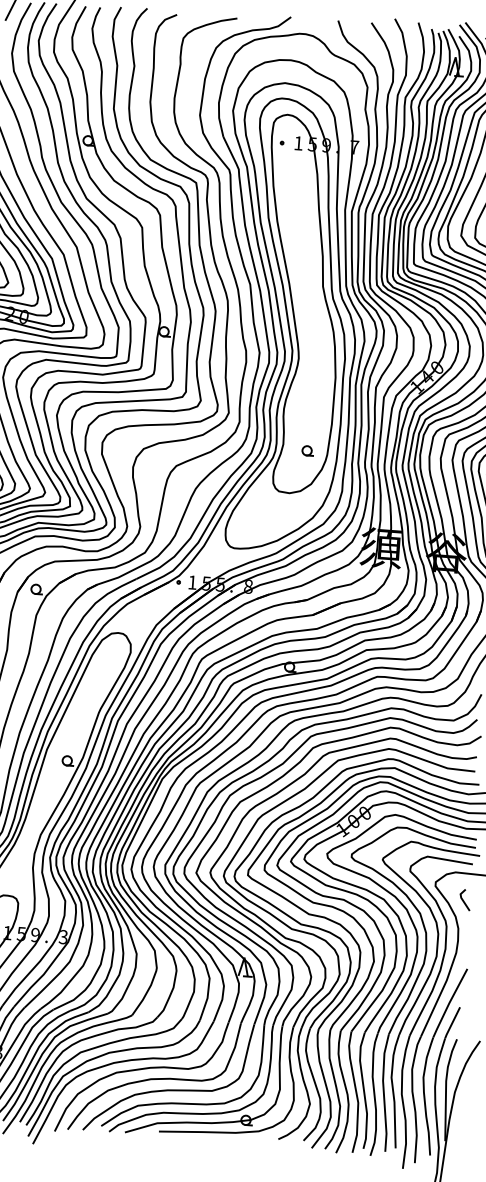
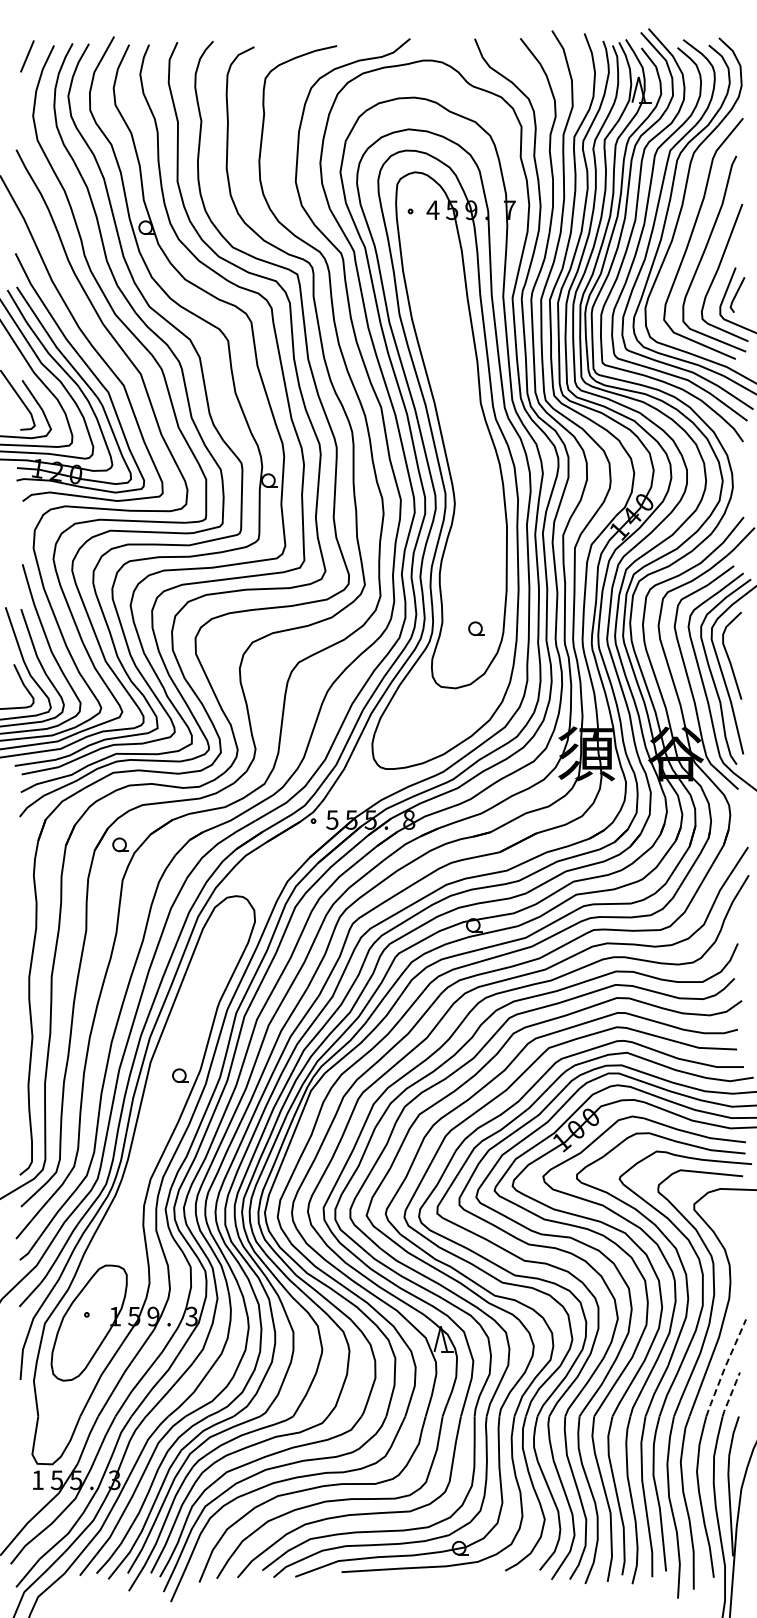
text: (298, 142) -> (432, 209), 1 -> 4
text: (192, 582) -> (332, 819), 1 -> 5
line: (463, 900) -> (734, 1226), removed
line: (449, 1002) -> (724, 1367), solid -> dashed
line: (452, 1022) -> (731, 1394), solid -> dashed

